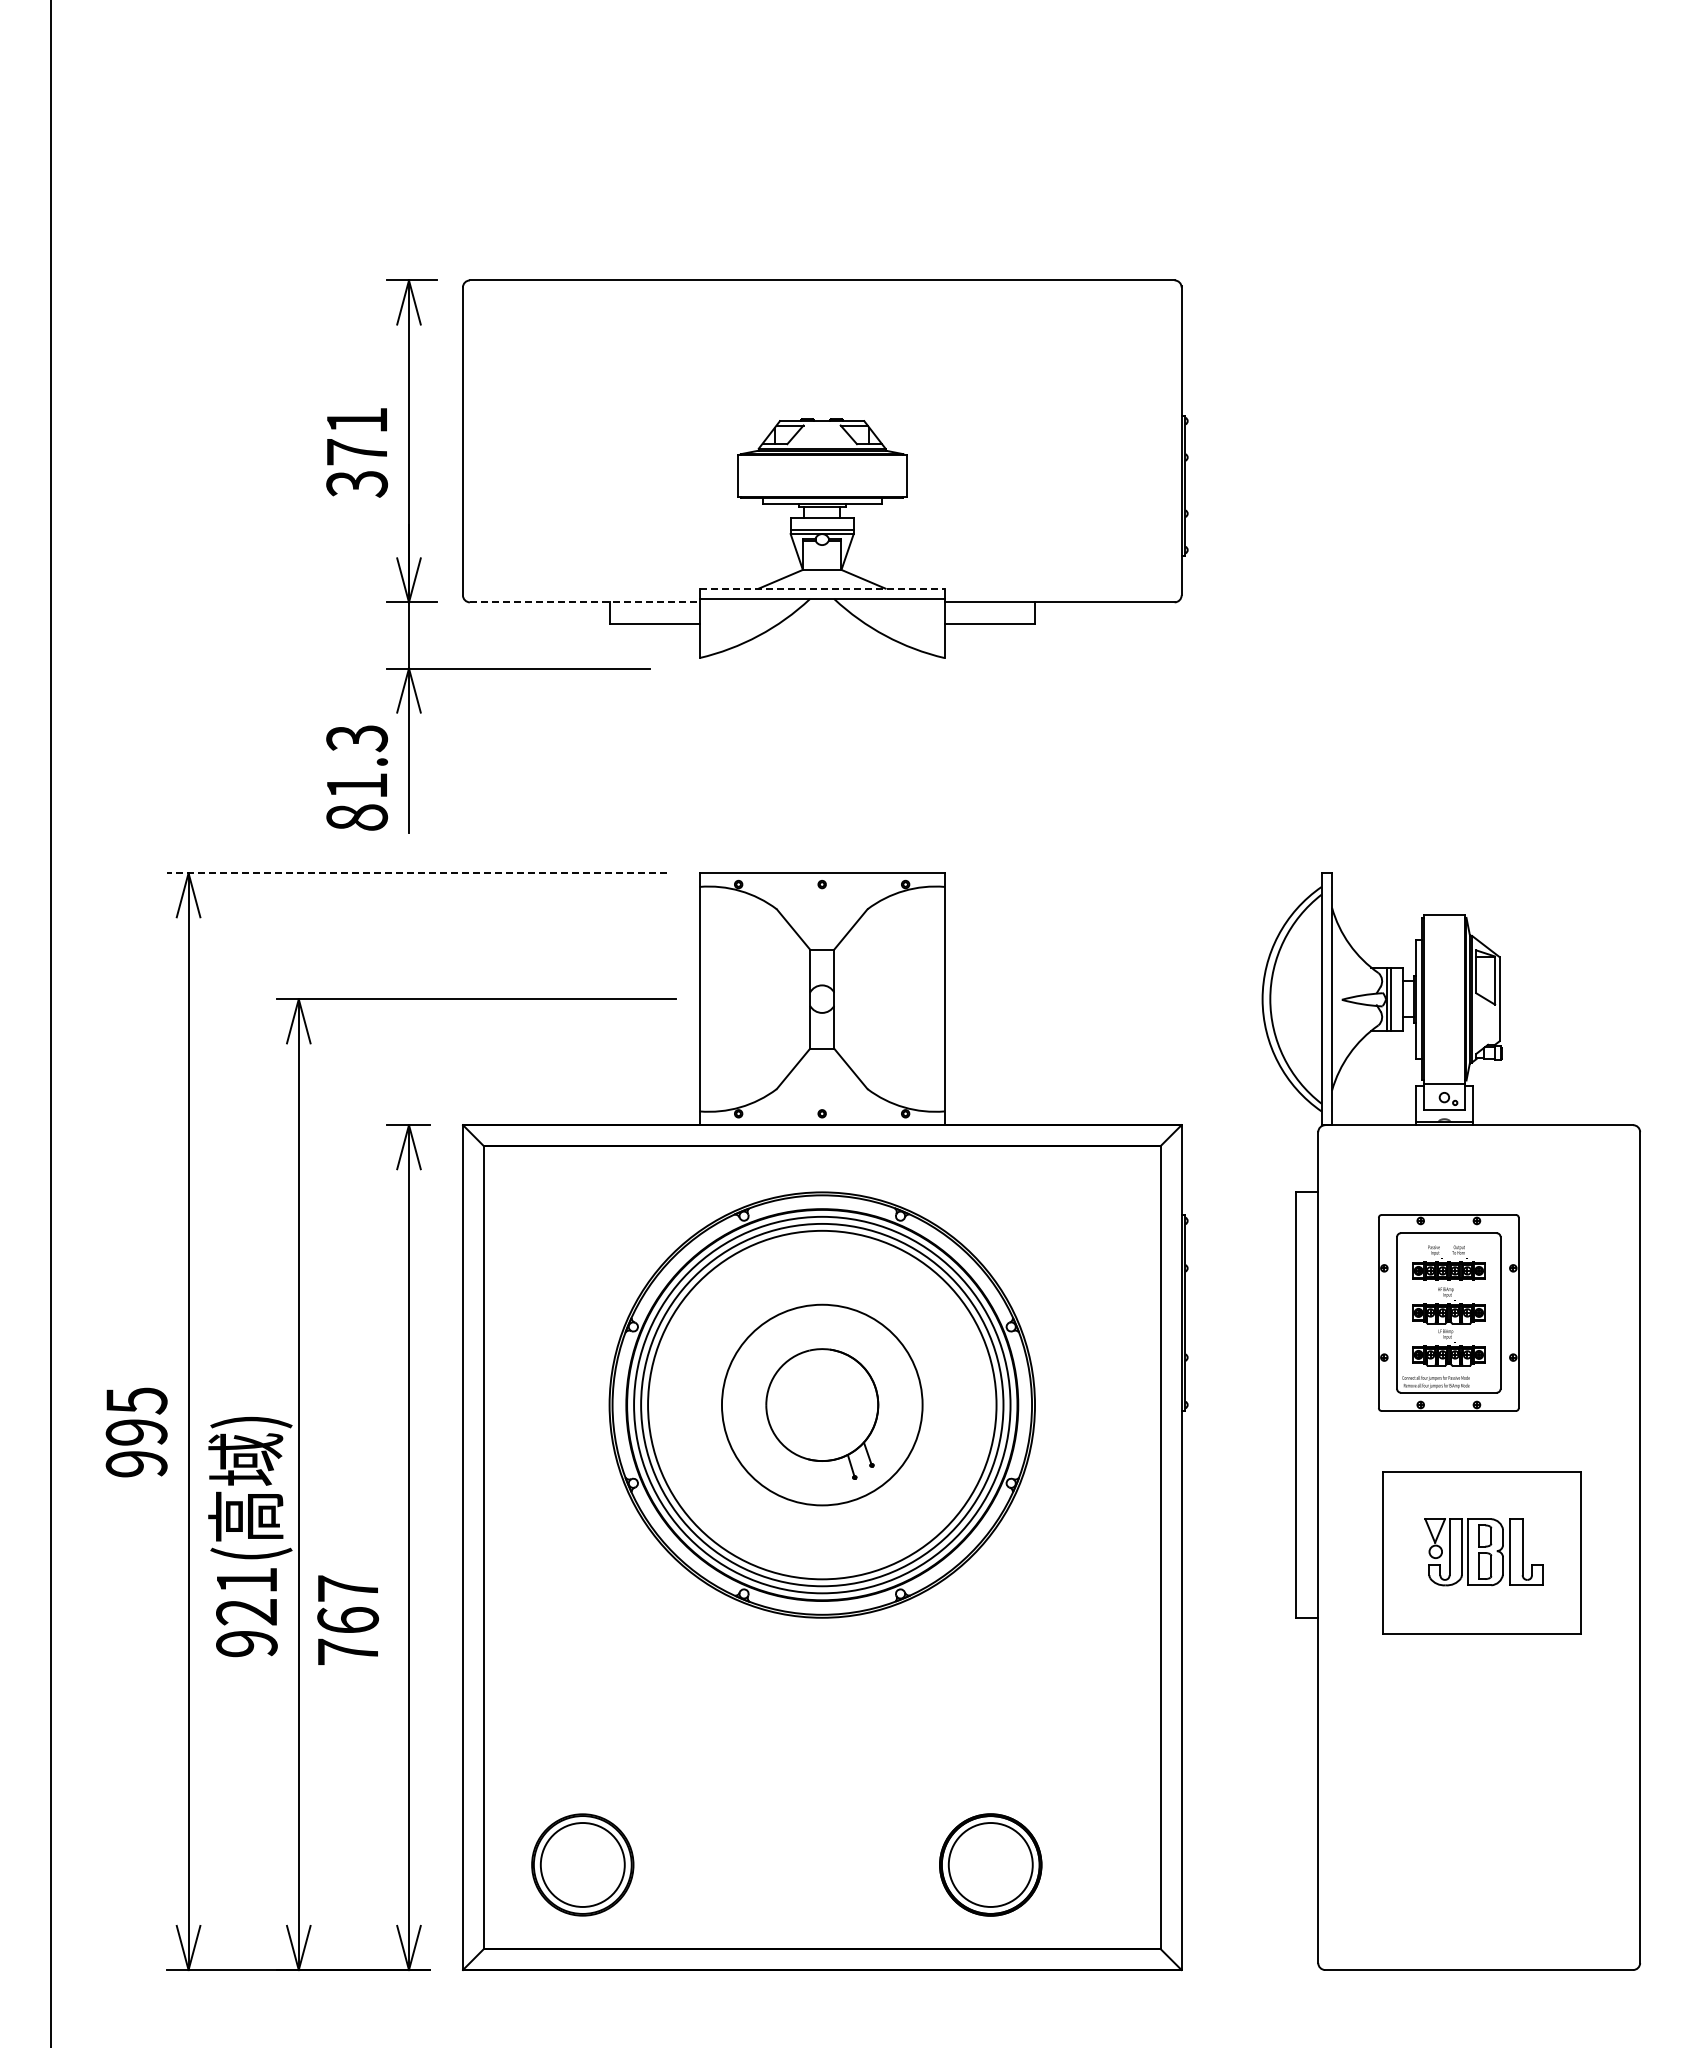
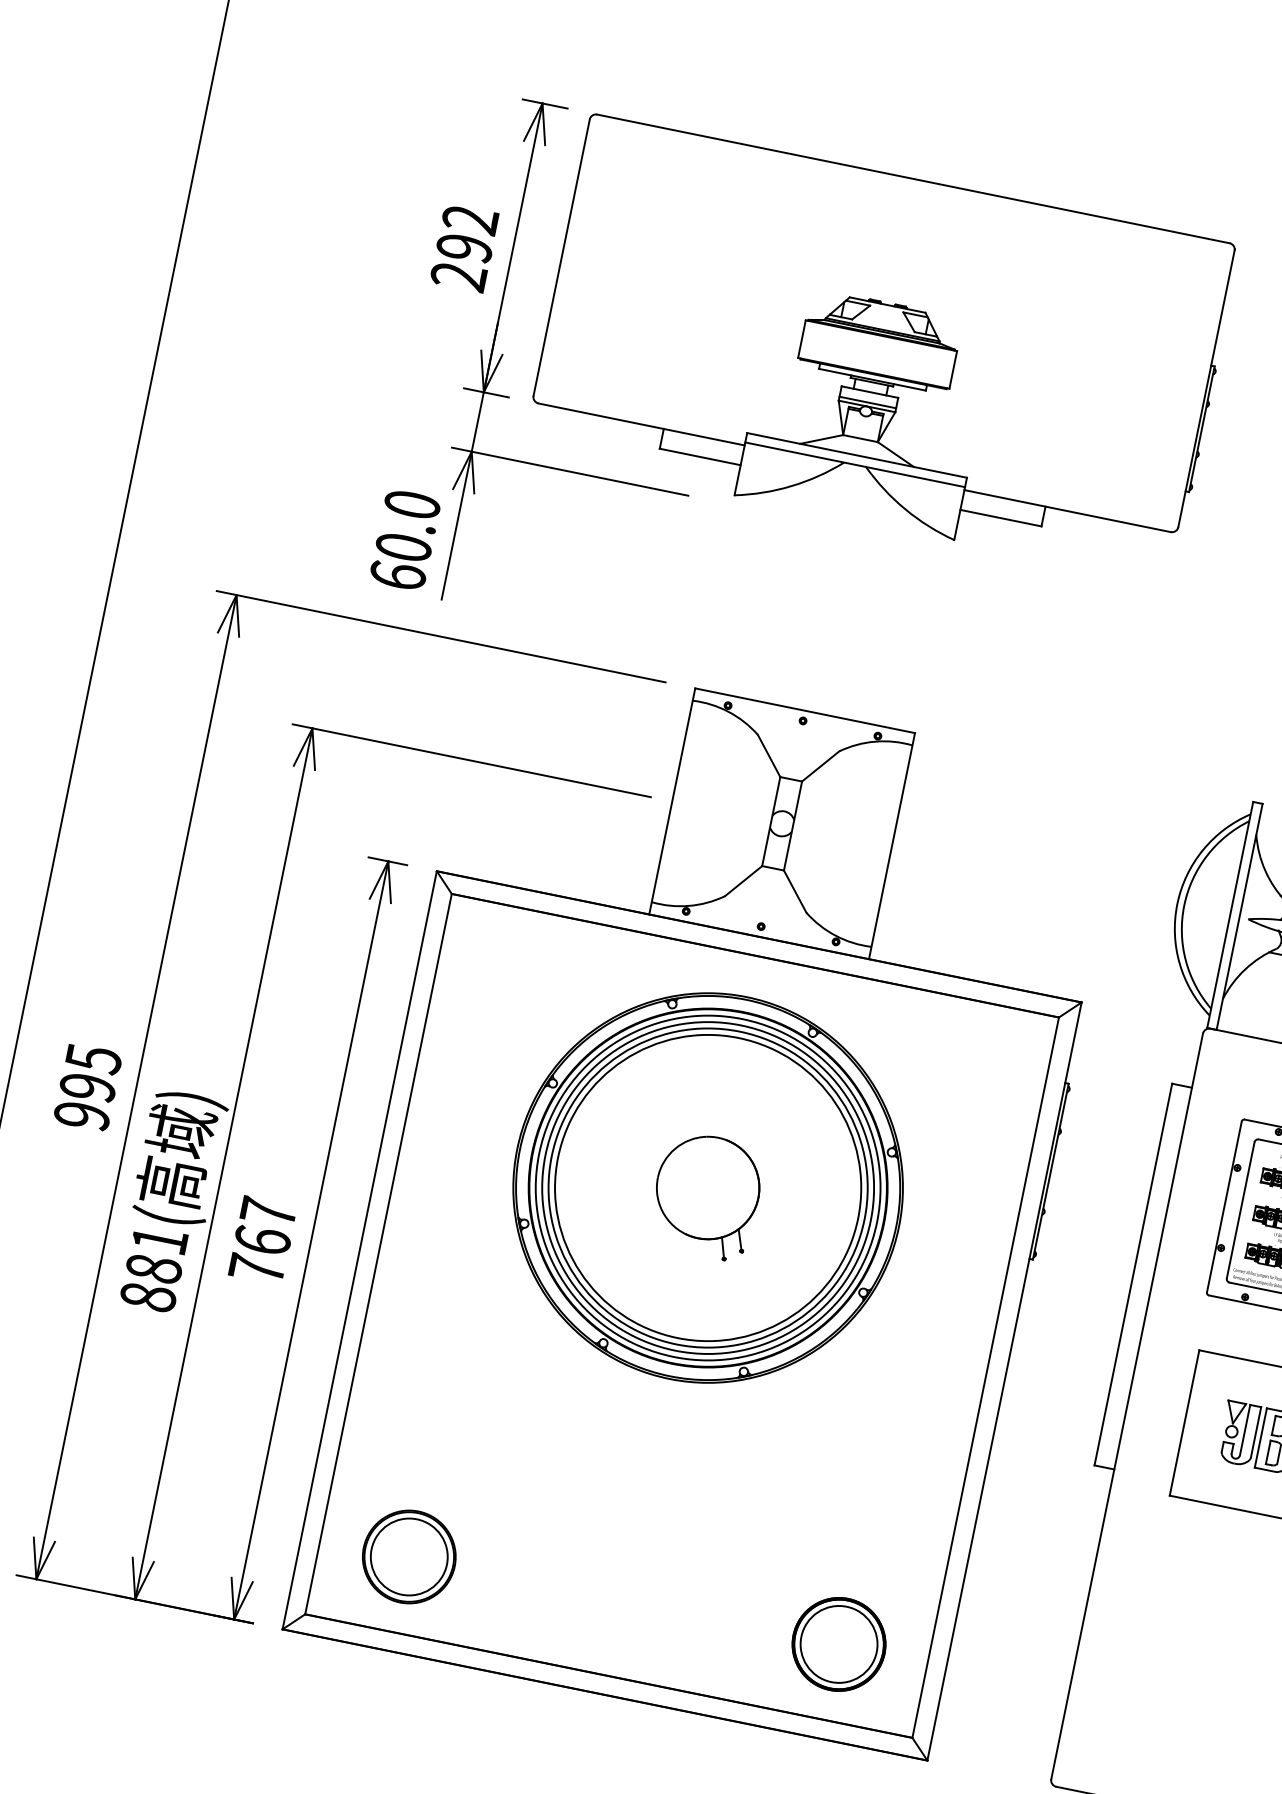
text: (357, 452) -> (464, 248), 371 -> 292
line: (822, 588) -> (857, 455), dashed -> solid
line: (584, 602) -> (641, 424), dashed -> solid
text: (357, 777) -> (405, 540), 81.3 -> 60.0
line: (416, 873) -> (441, 636), dashed -> solid
circle: (822, 1404) -> (708, 1187), size x1.67
text: (347, 1619) -> (262, 1239), moved
text: (246, 1627) -> (150, 1282), 921( -> 881(
part: (990, 1864) -> (838, 1643), moved

